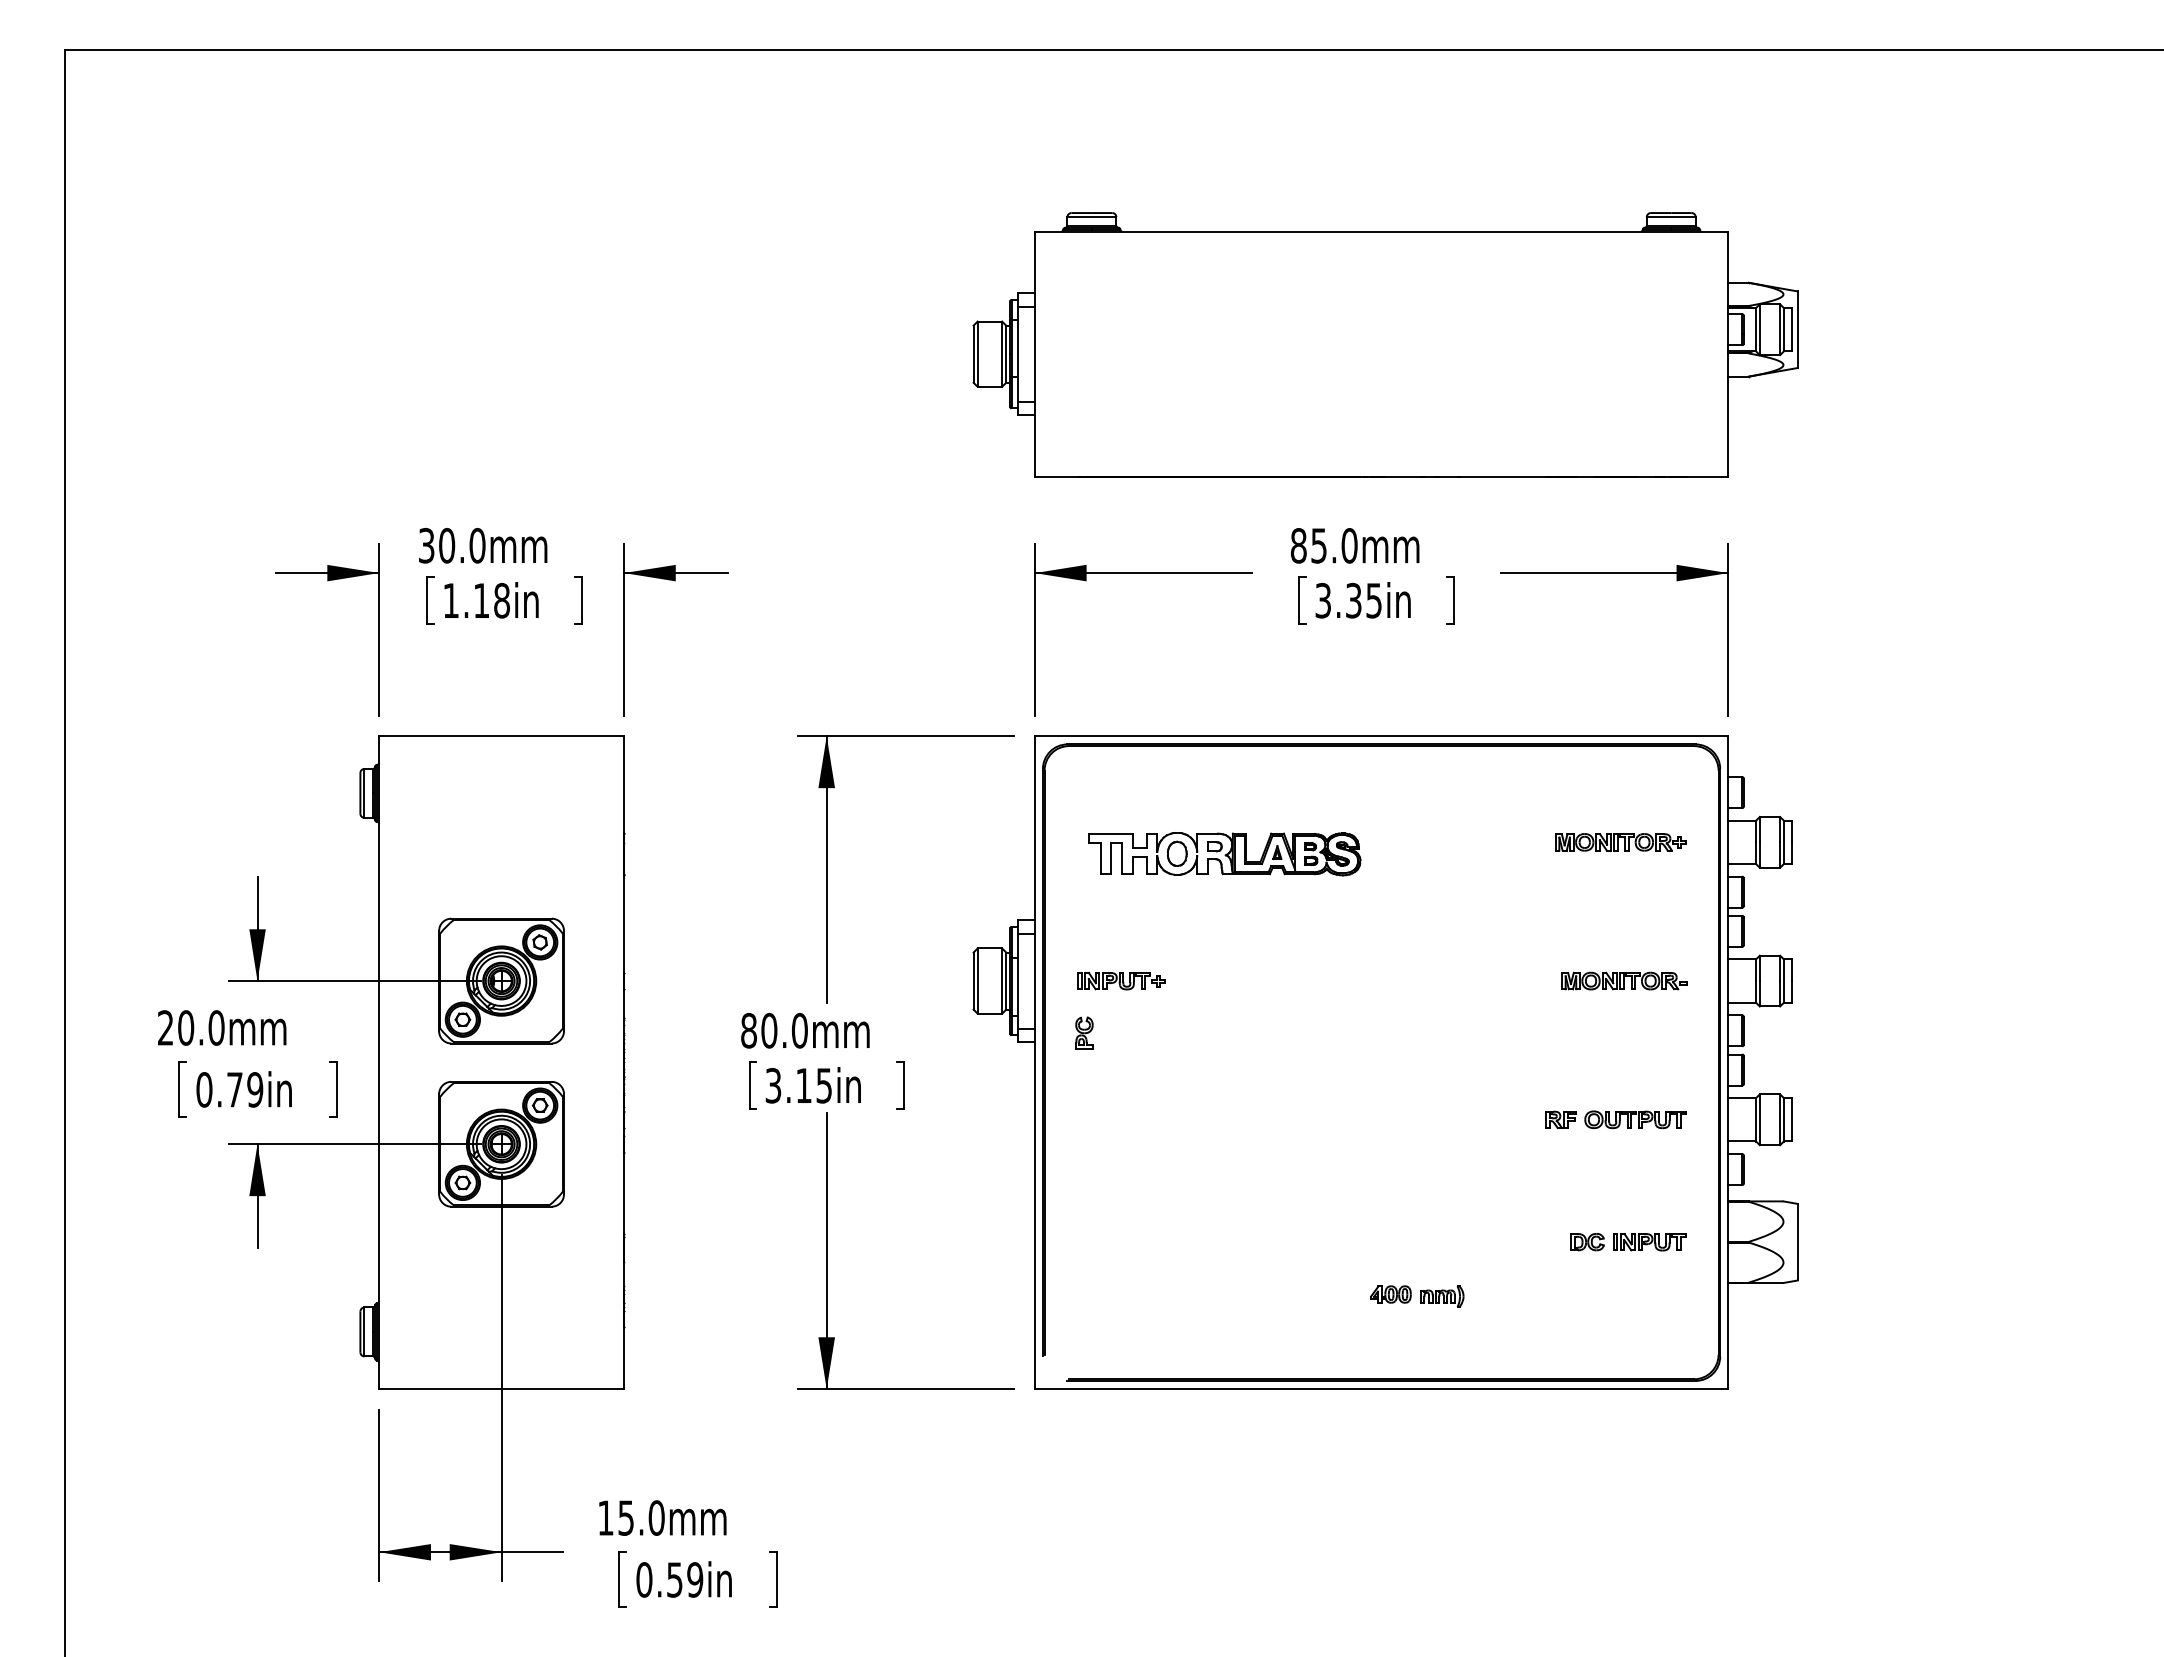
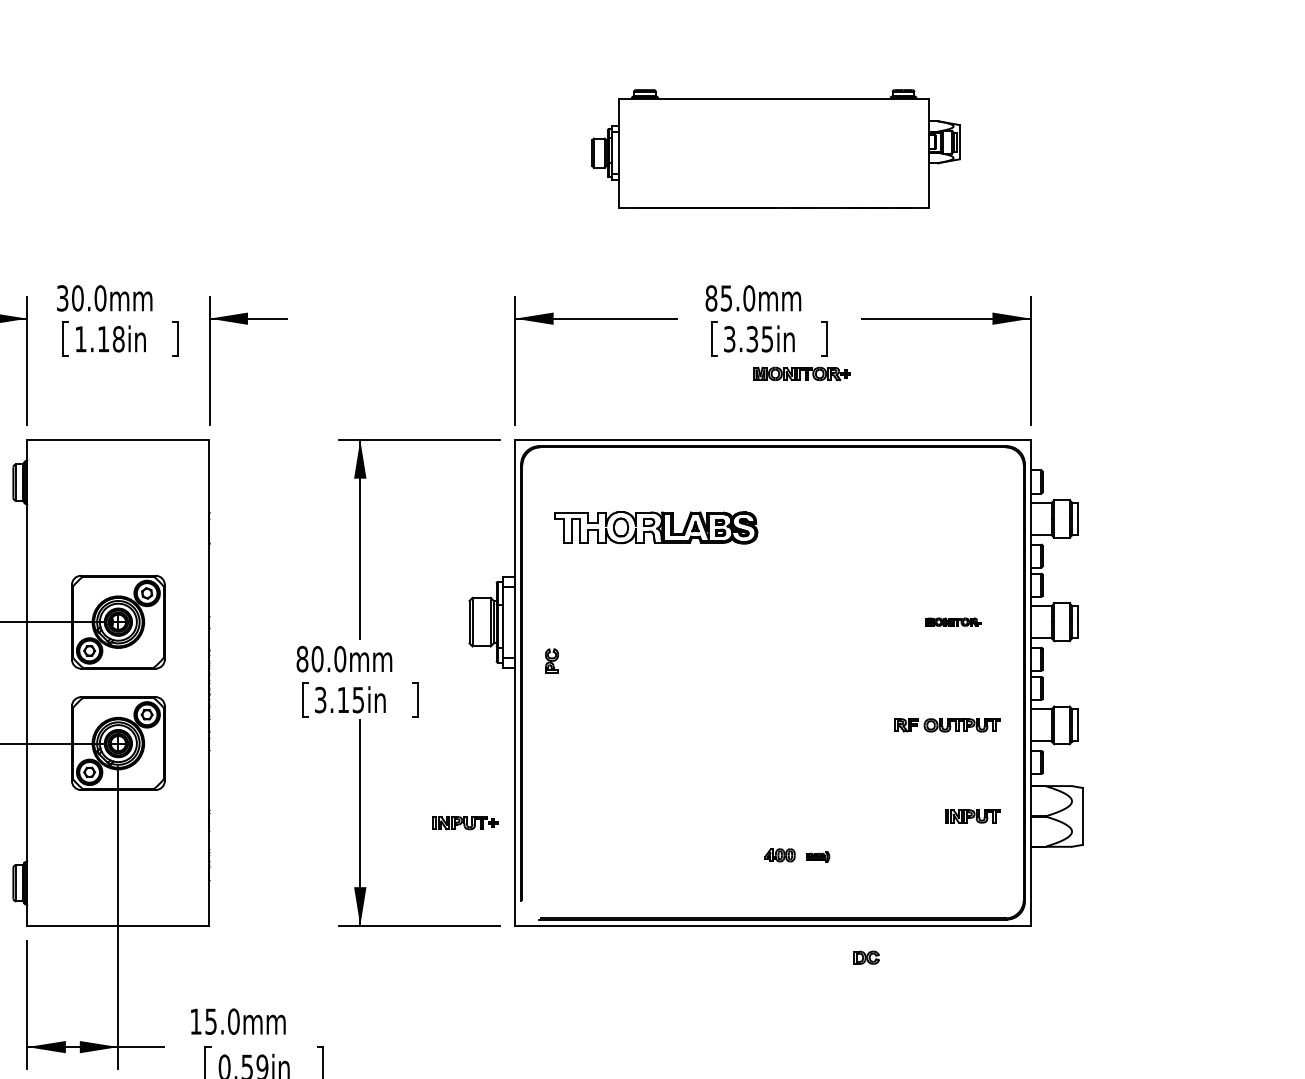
part: (1385, 344) -> (775, 148), size x0.6
part: (1620, 842) -> (801, 374), moved
part: (1624, 980) -> (953, 621), size x0.6
part: (1121, 981) -> (465, 823), moved
part: (1587, 1242) -> (866, 958), moved
part: (1442, 1296) -> (818, 856), size x0.7

